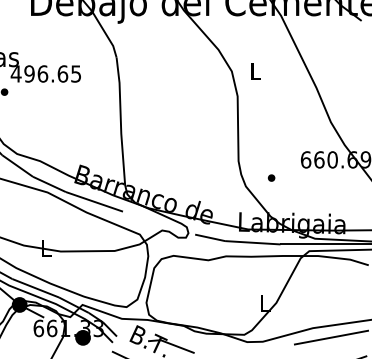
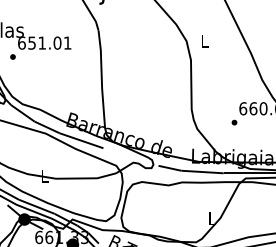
text: (45, 73) -> (44, 42), 496.65 -> 651.01
part: (271, 177) -> (234, 122), moved

